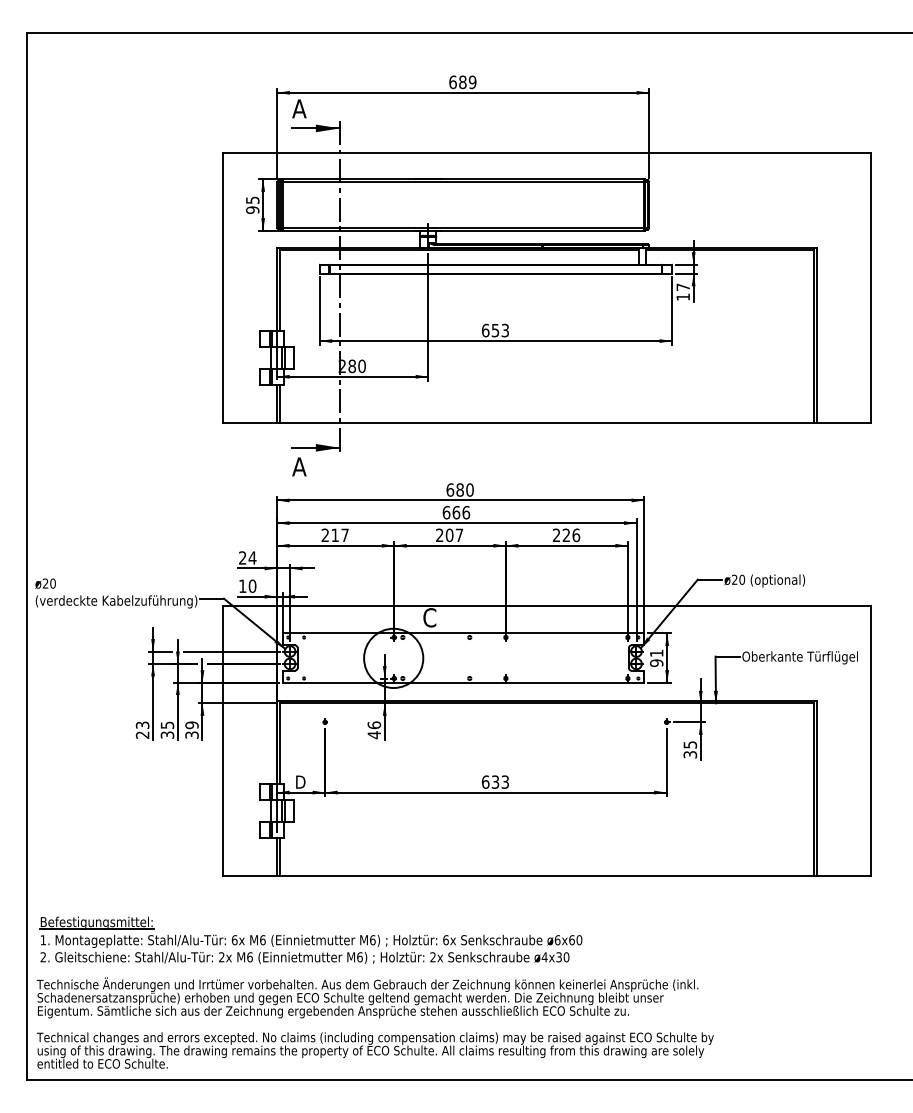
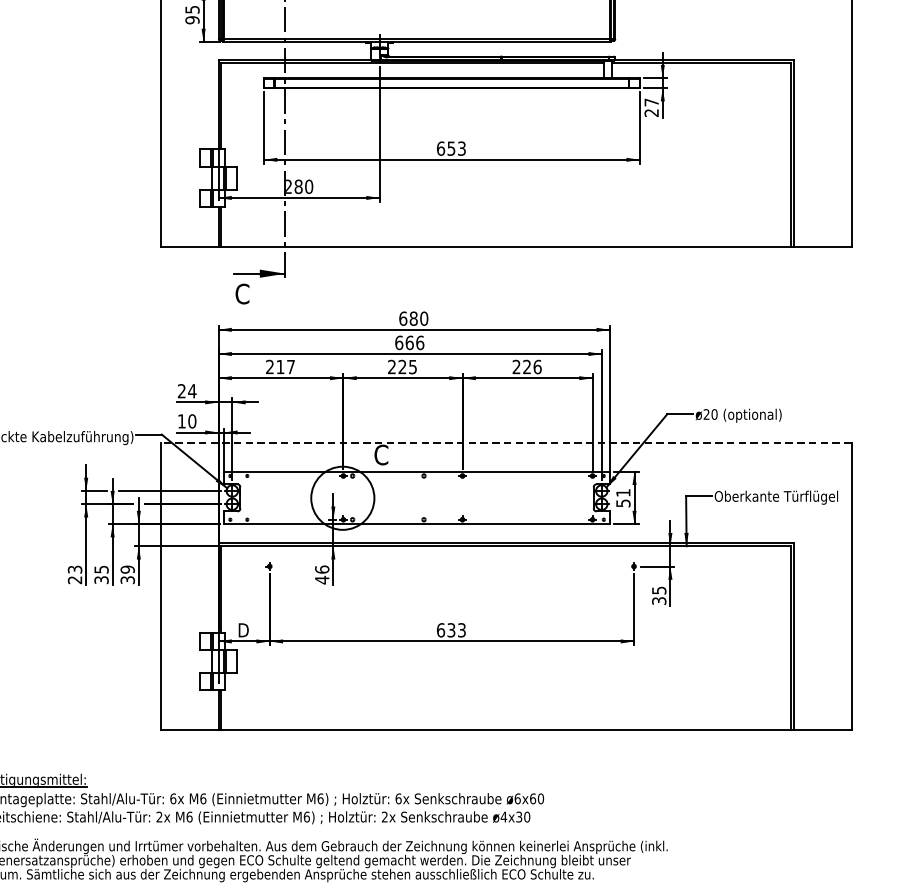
text: (682, 296) -> (650, 112), 17 -> 27
text: (299, 466) -> (242, 293), A -> C
text: (453, 535) -> (406, 367), 207 -> 225
line: (546, 606) -> (505, 442), solid -> dashed
text: (656, 663) -> (623, 503), 91 -> 51

